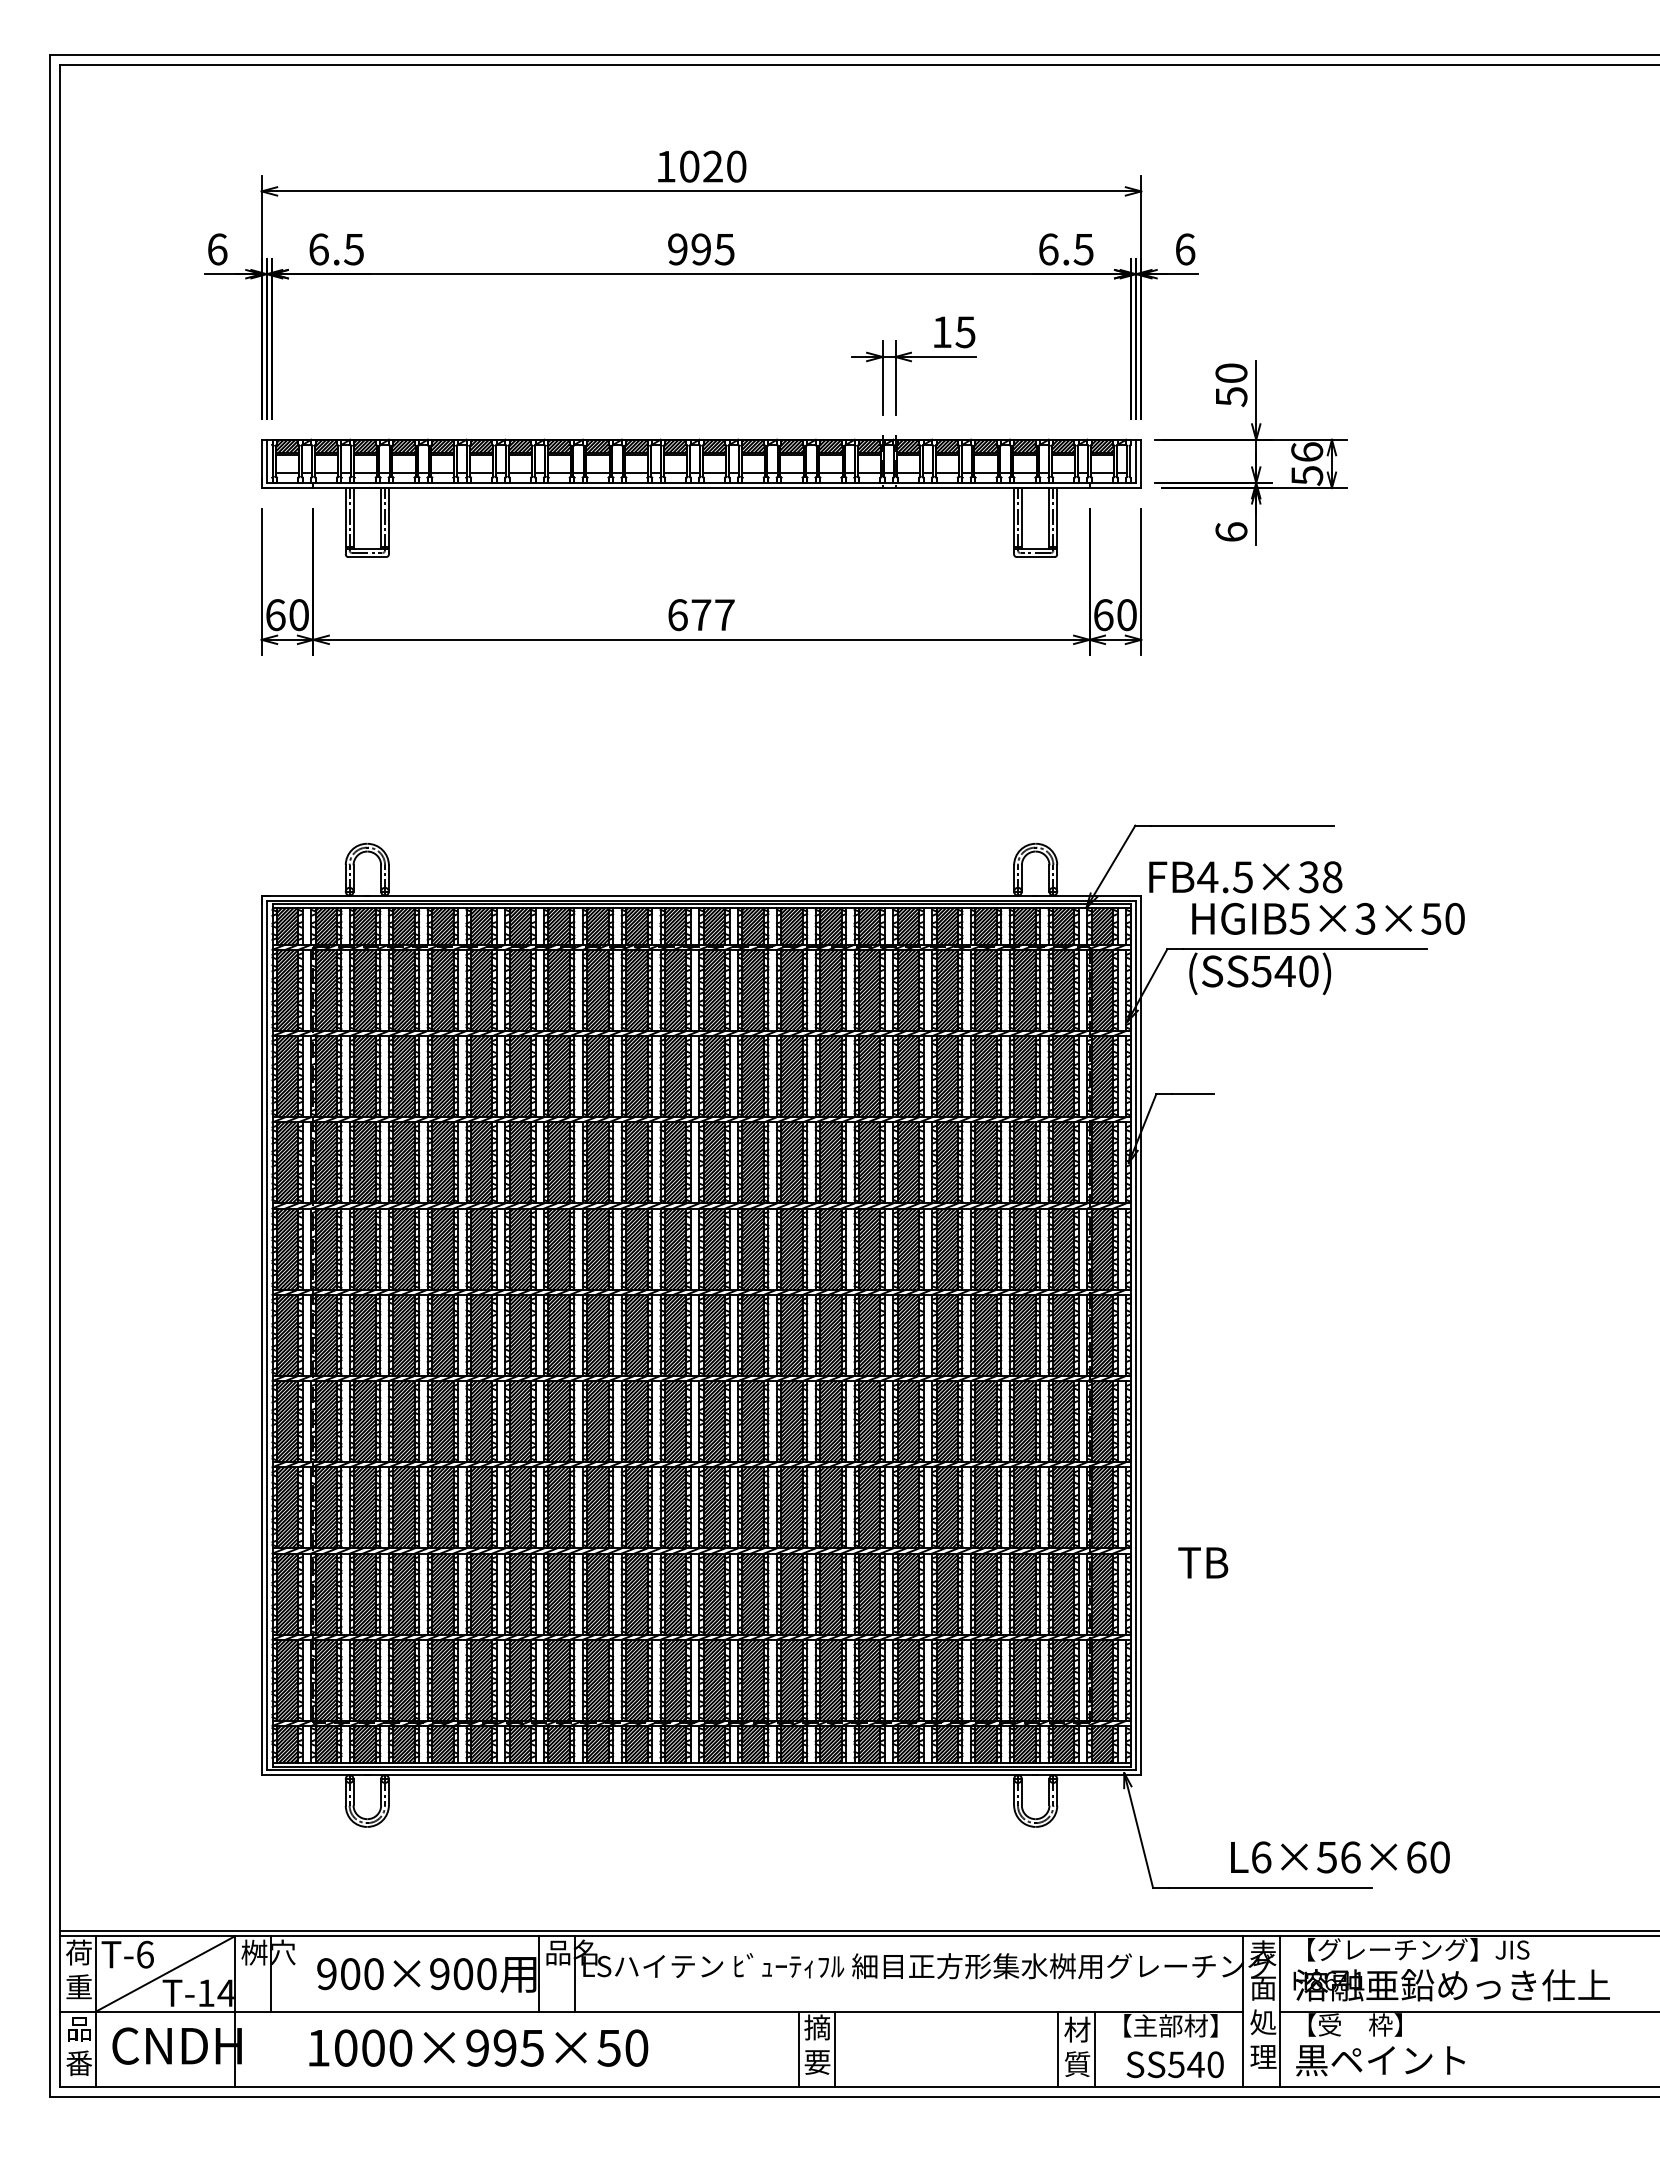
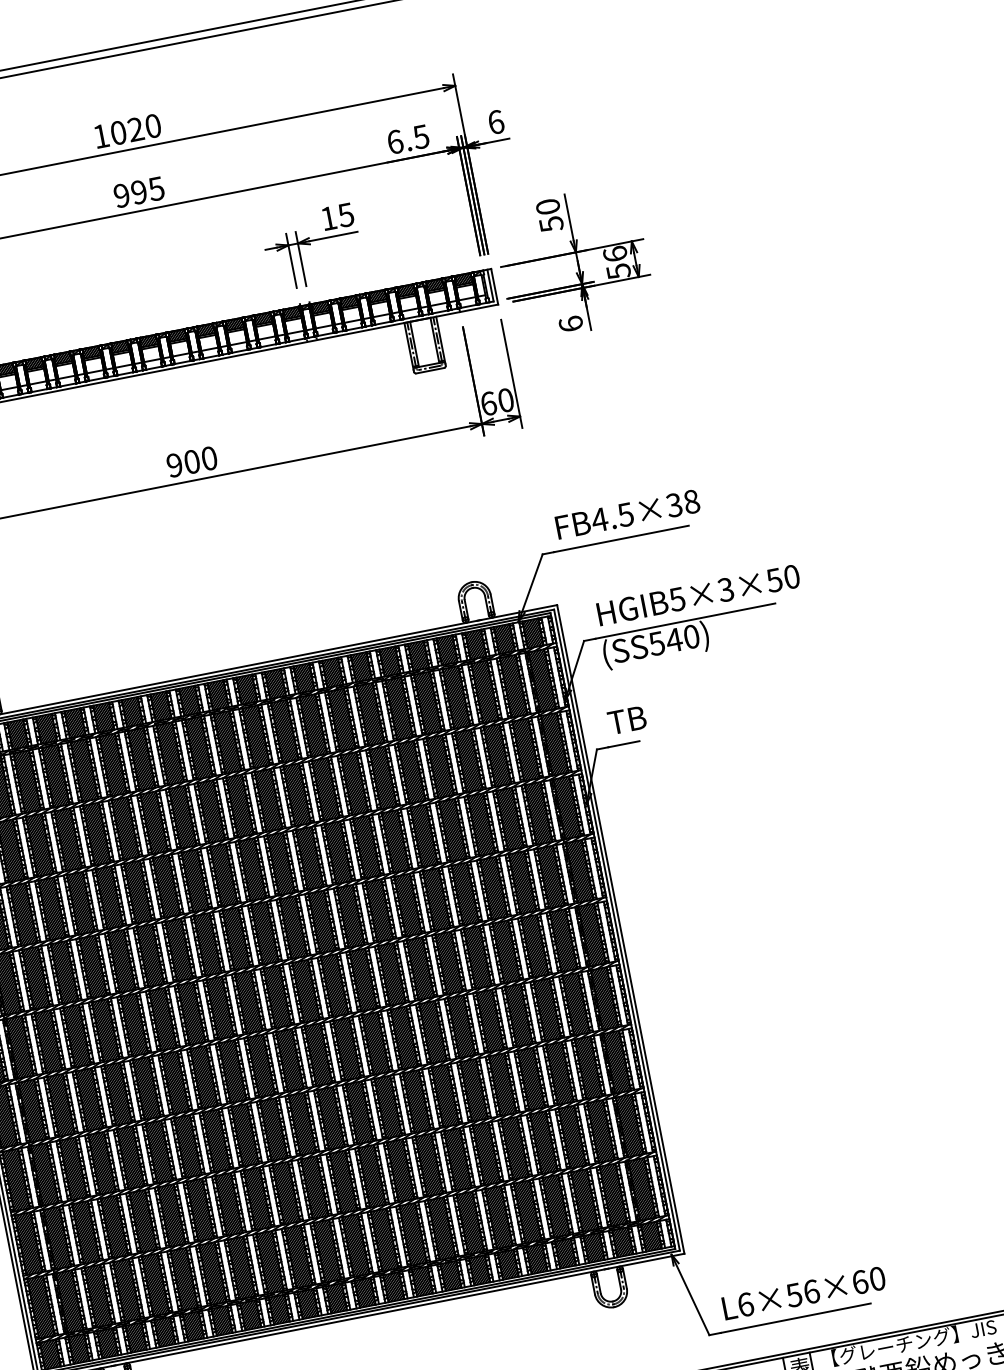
text: (701, 615) -> (192, 462), 677 -> 900
text: (1245, 877) -> (627, 514), moved
text: (1203, 1562) -> (627, 719), moved
text: (1340, 1857) -> (804, 1293), moved

